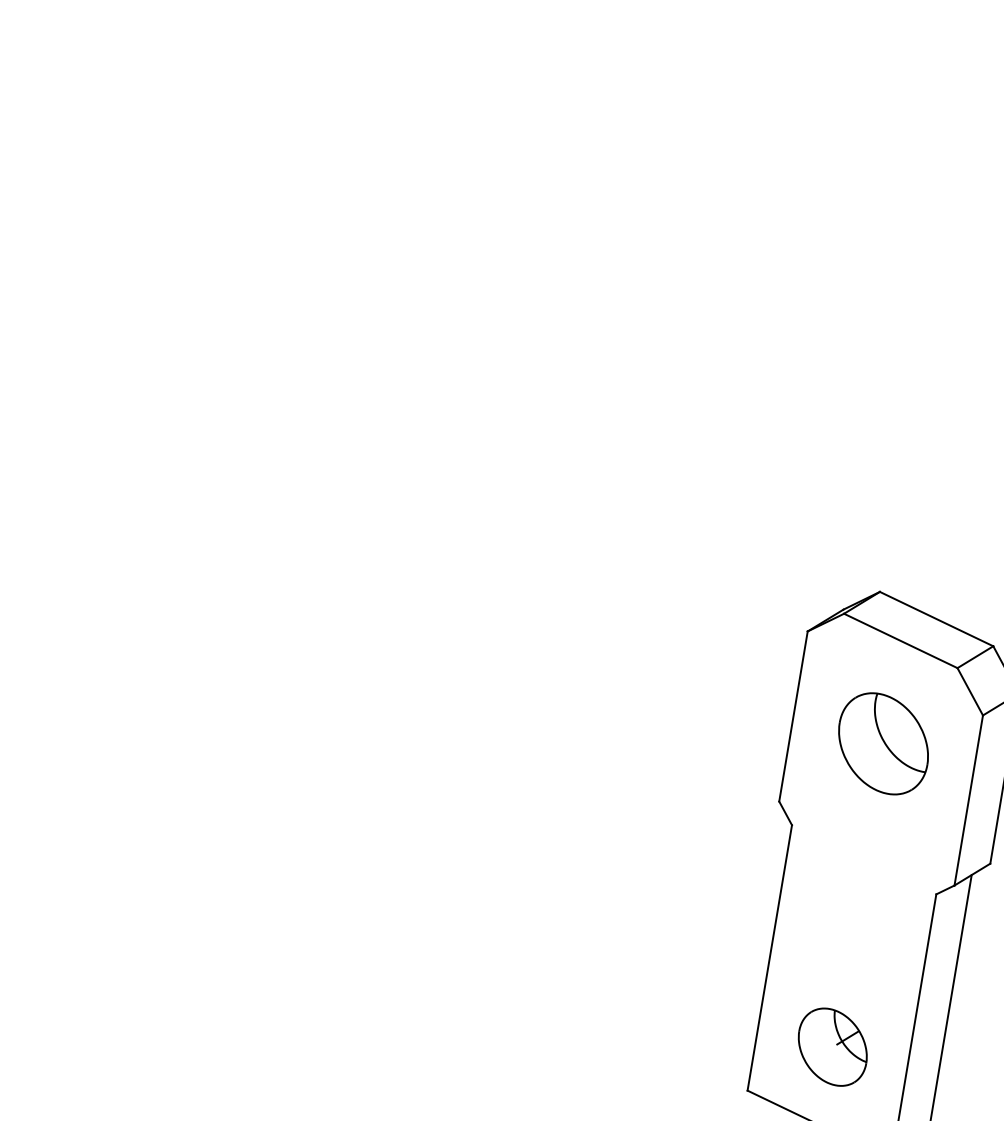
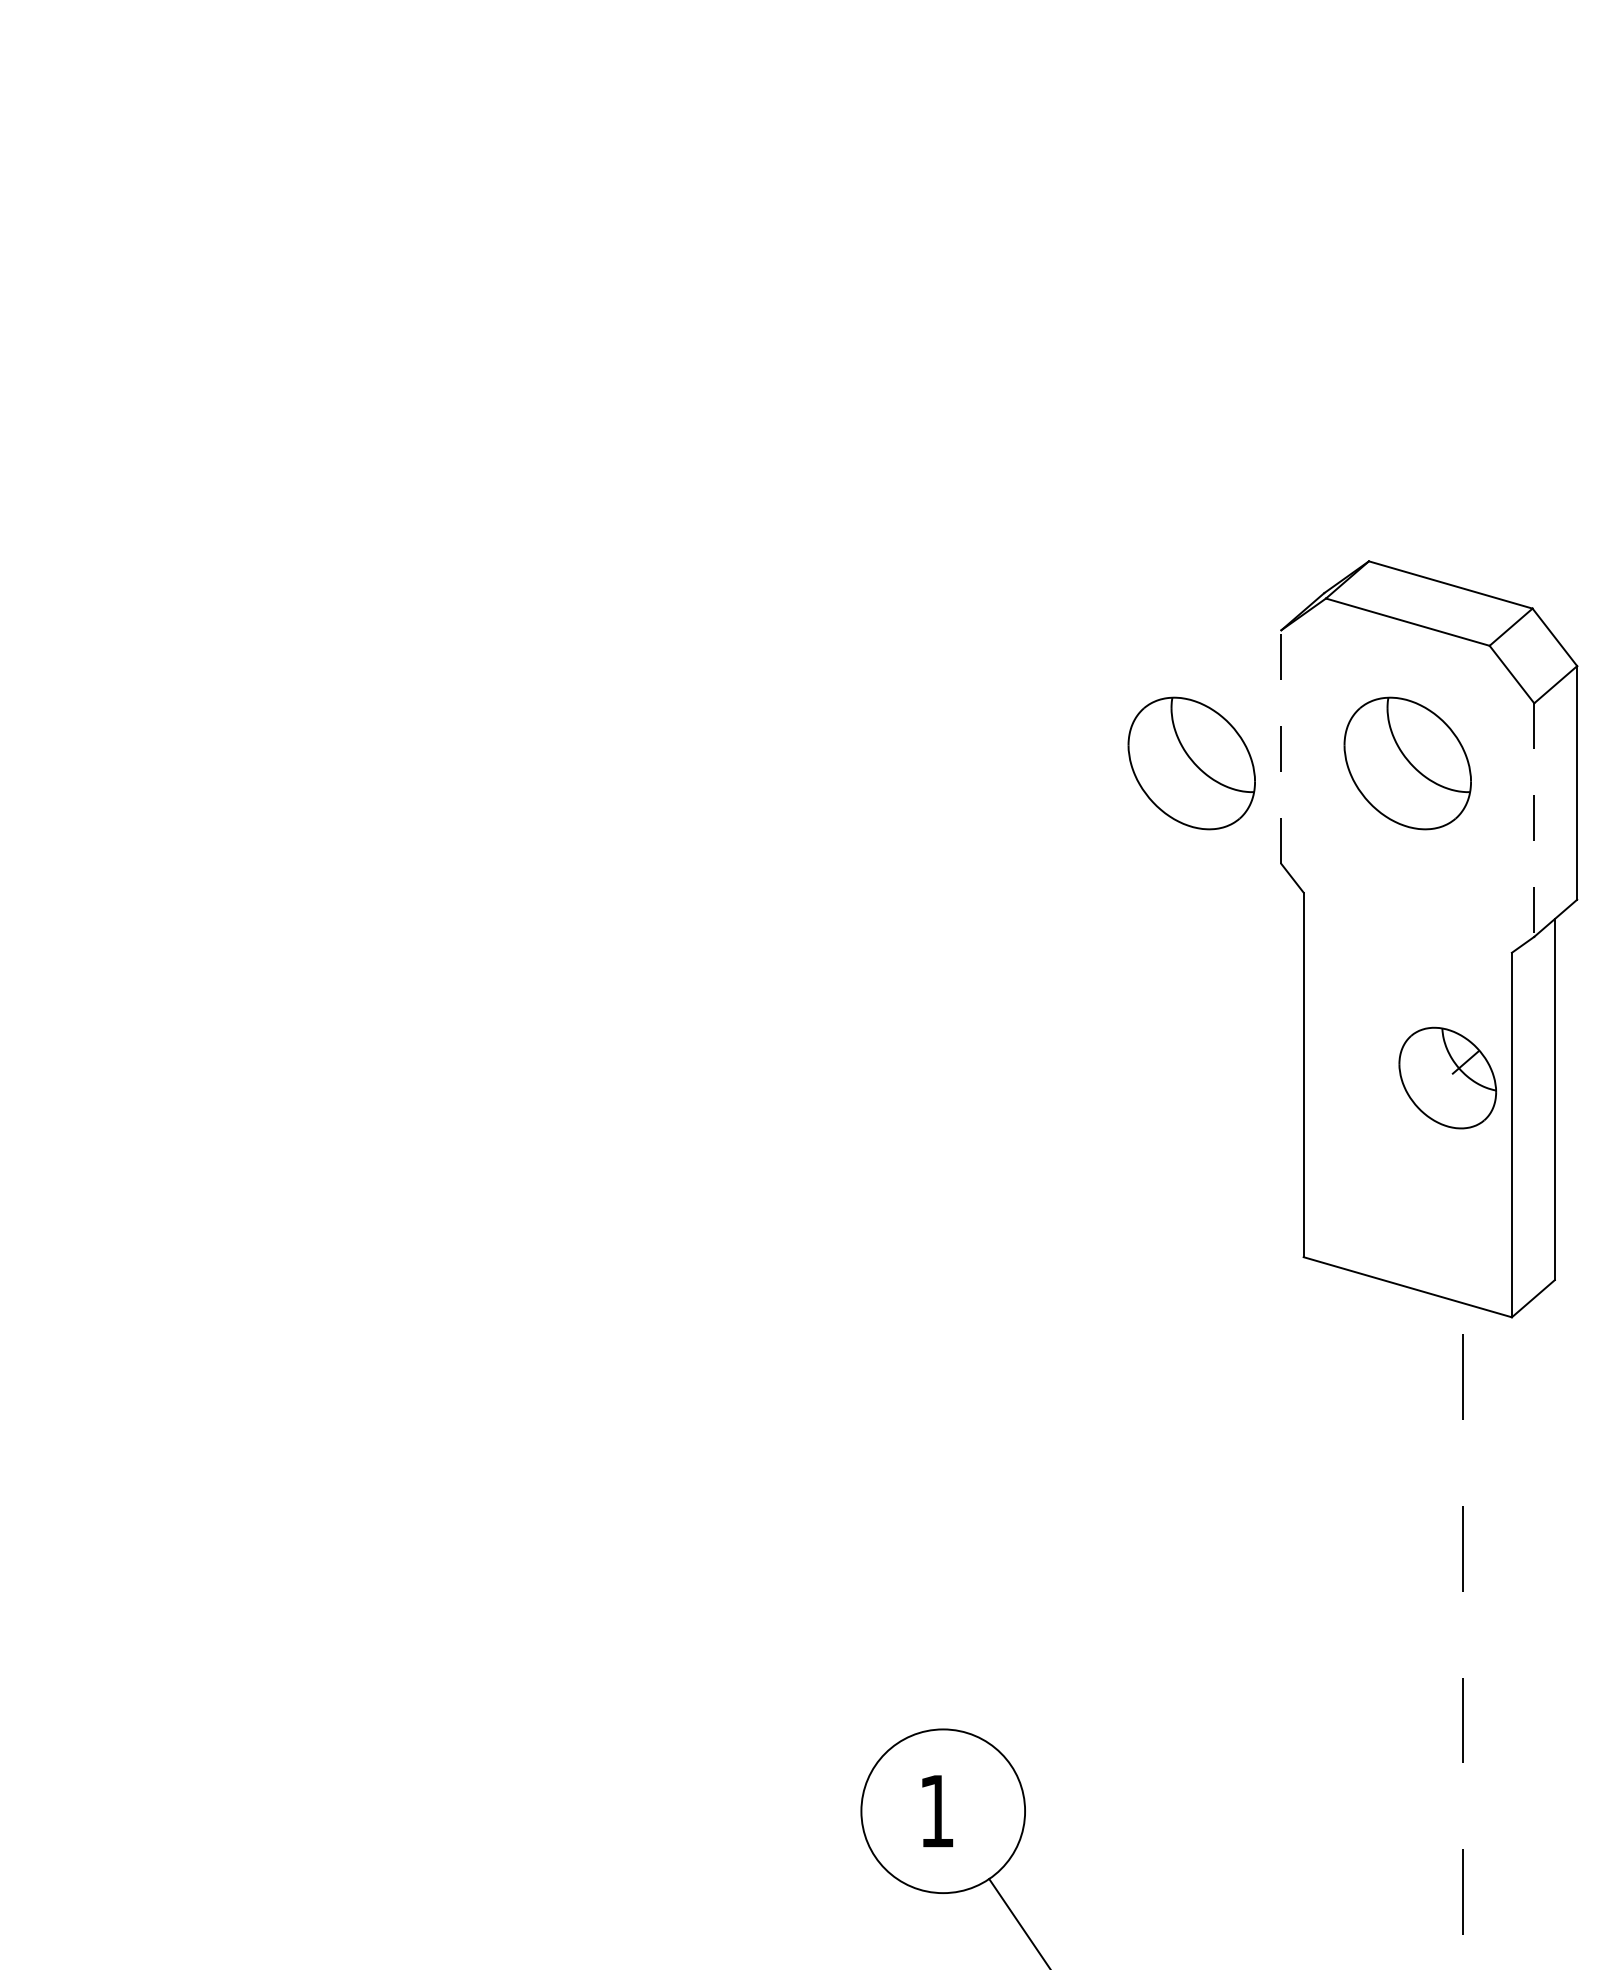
line: (793, 716) -> (1281, 747), solid -> dashed
part: (726, 717) -> (1191, 763), added
line: (968, 800) -> (1534, 820), solid -> dashed
part: (832, 1046) -> (1447, 1077), moved

